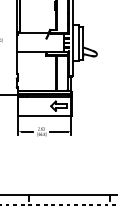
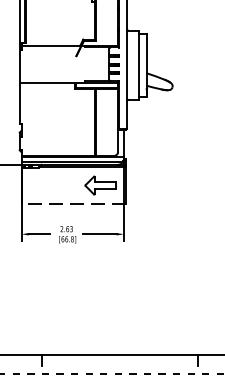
line: (44, 115) -> (72, 203), solid -> dashed

